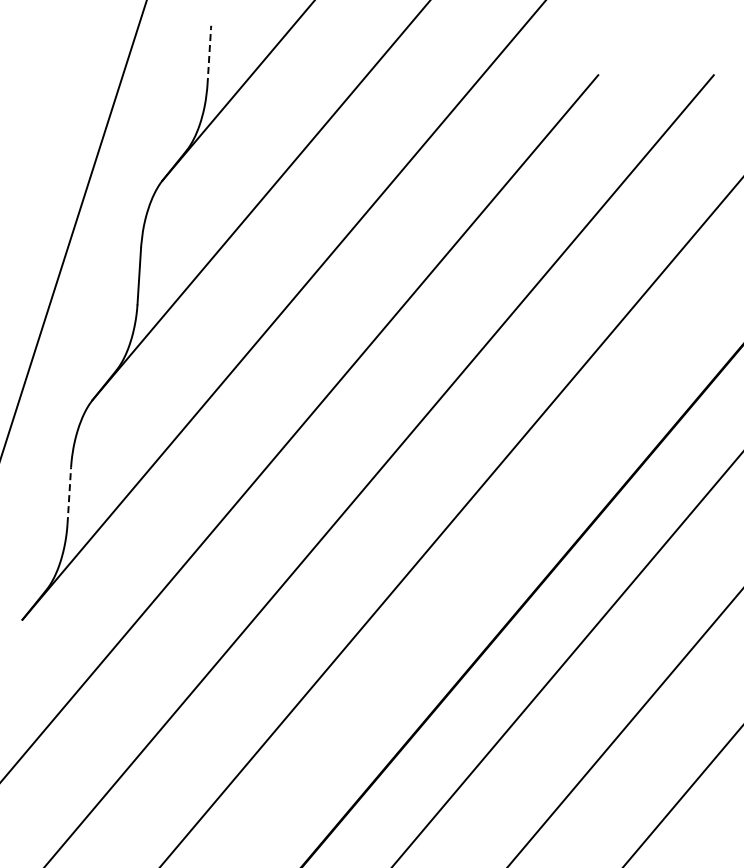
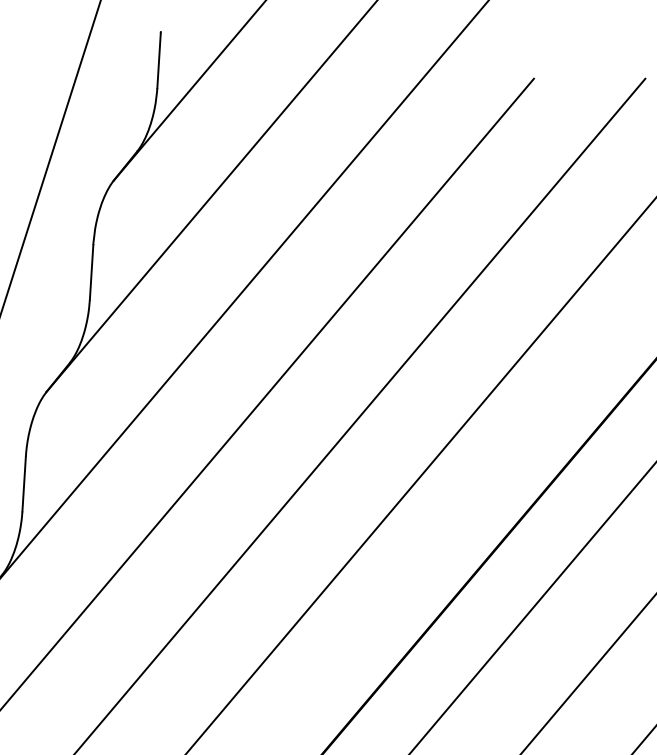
line: (209, 56) -> (159, 60), dashed -> solid
line: (69, 495) -> (24, 483), dashed -> solid

